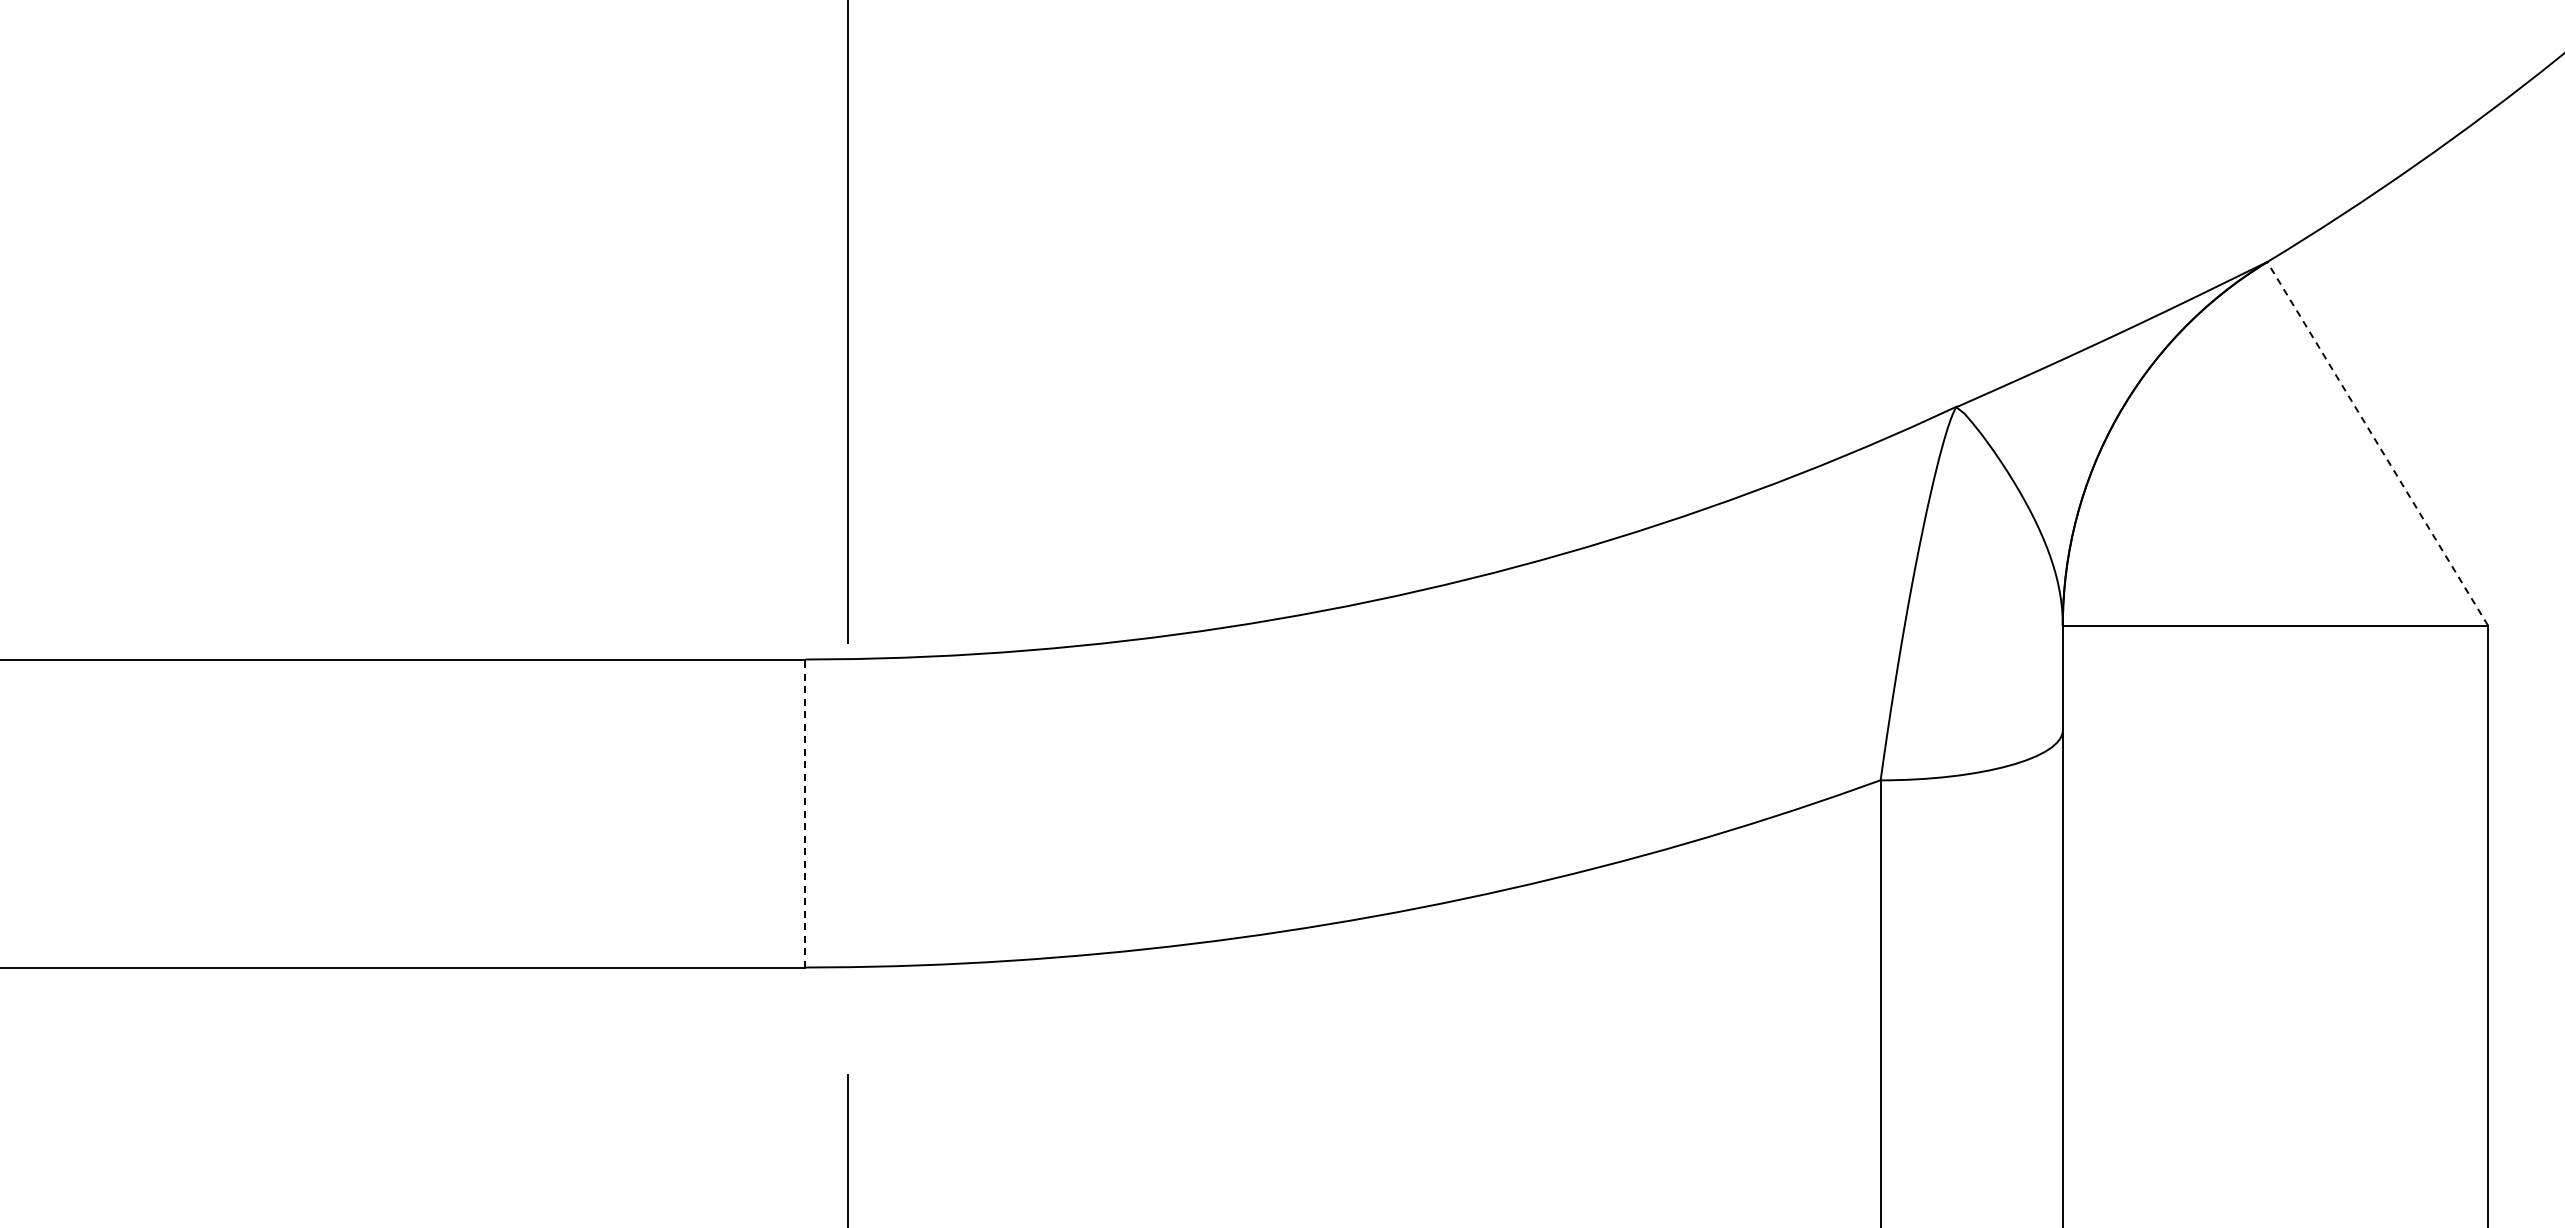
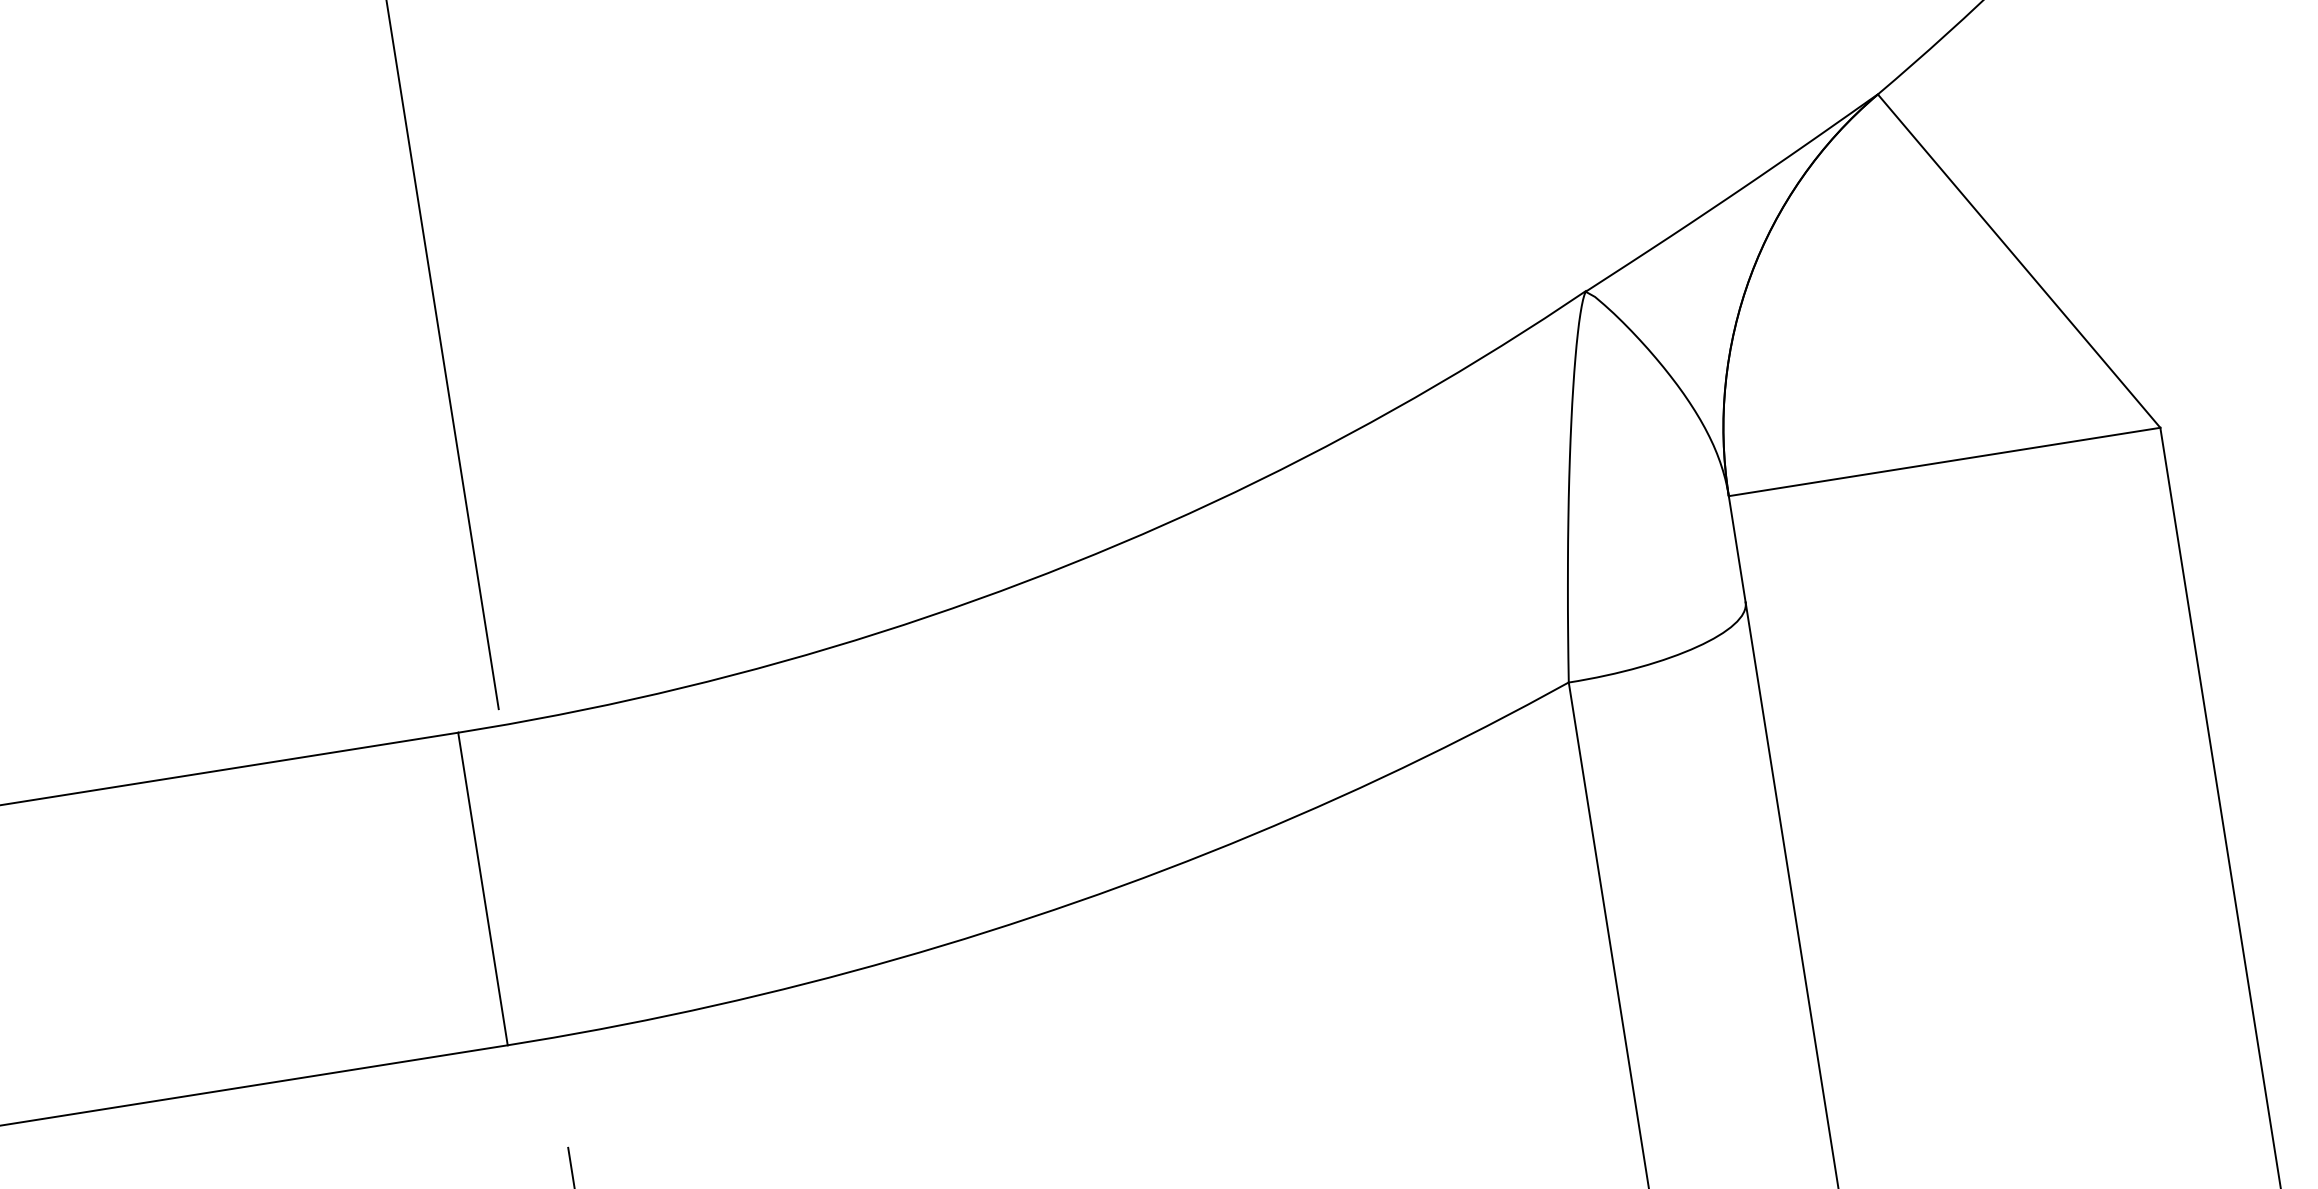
line: (2377, 443) -> (2018, 260), dashed -> solid
line: (805, 813) -> (483, 888), dashed -> solid

